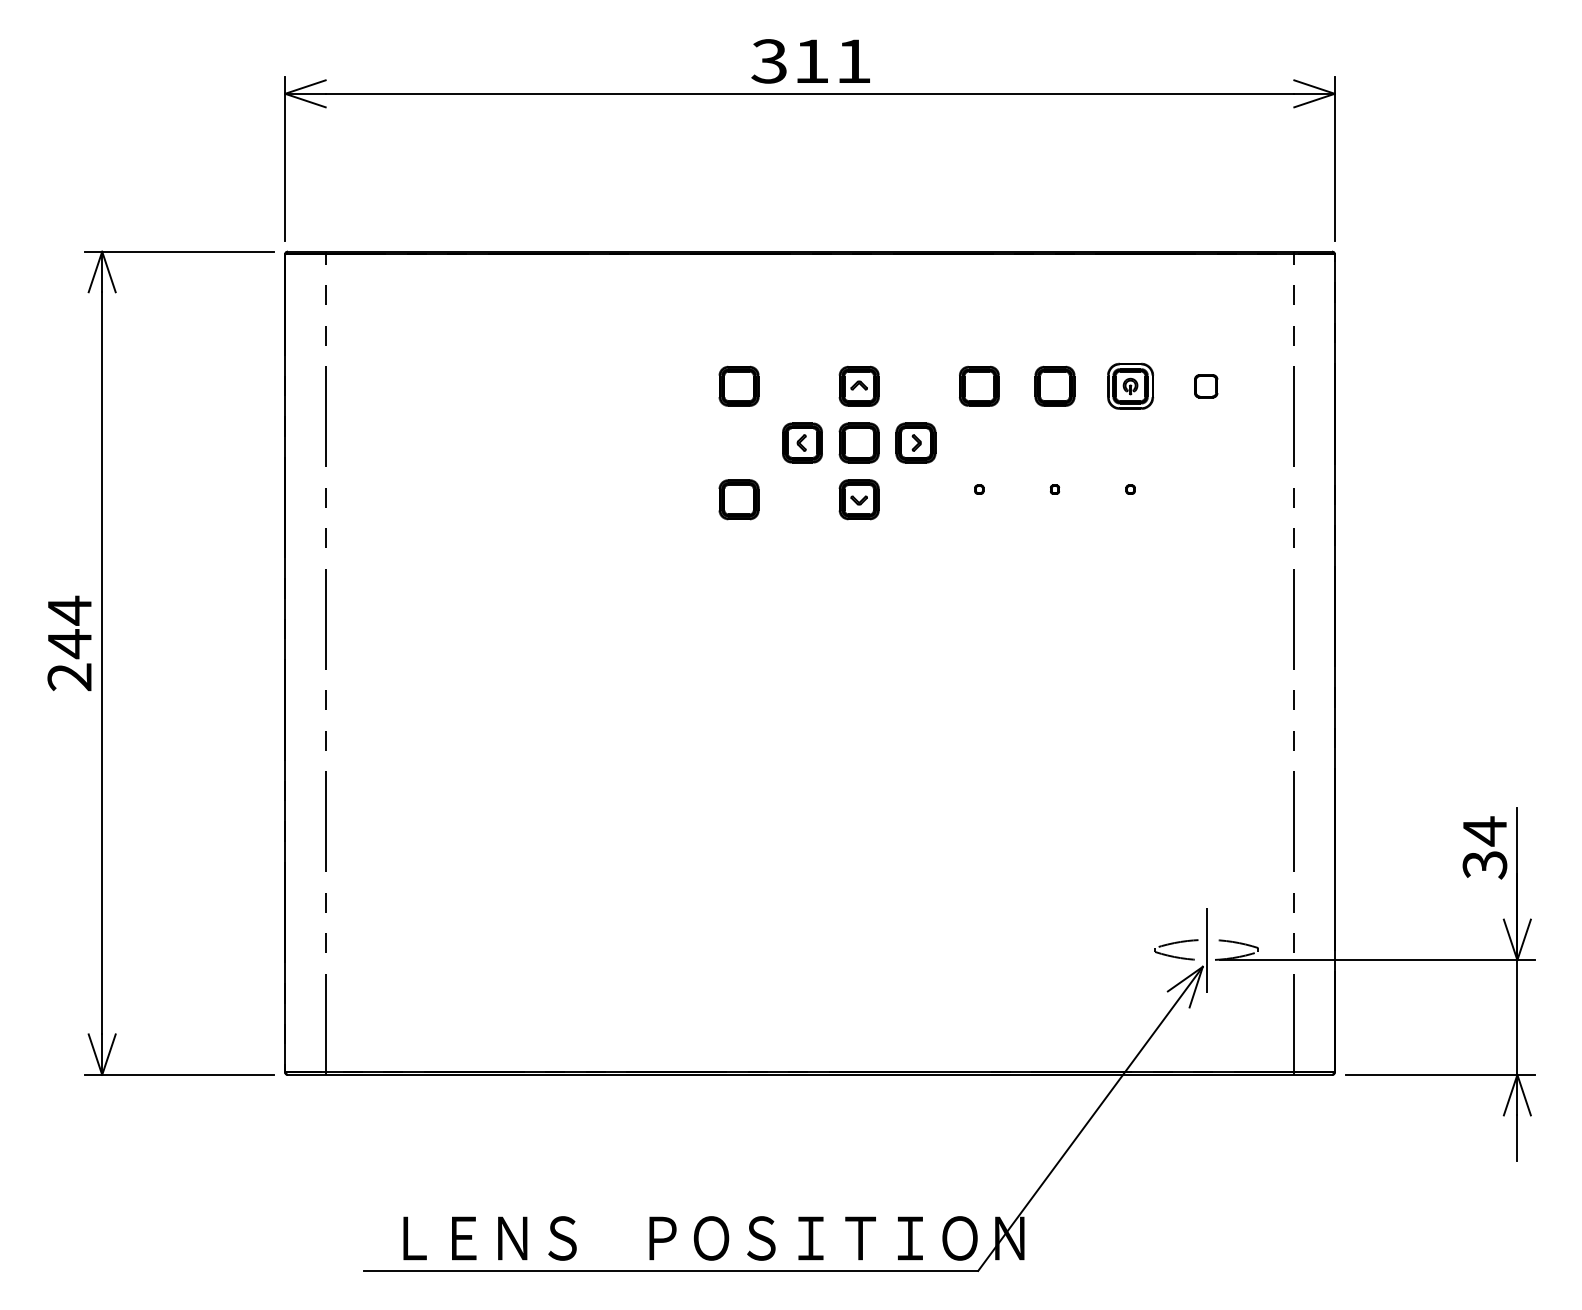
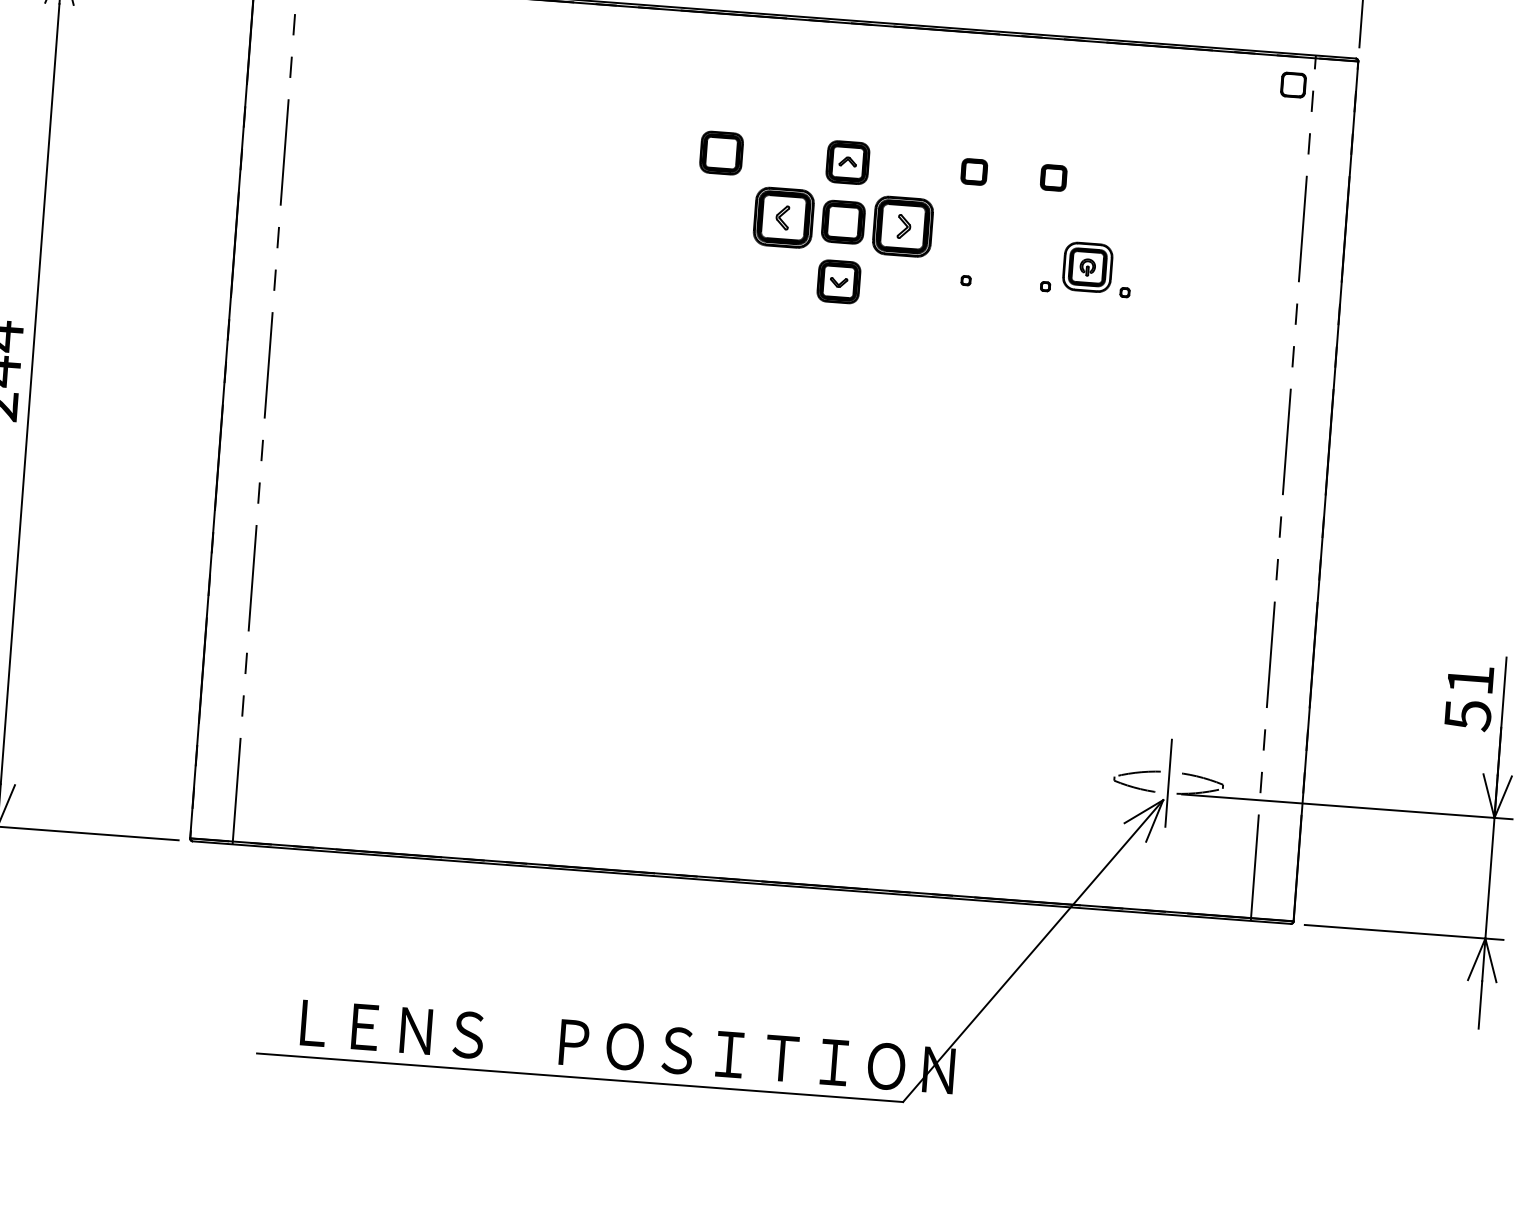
part: (979, 385) -> (974, 171), size x0.6
part: (1054, 385) -> (1053, 177), size x0.6
part: (1130, 385) -> (1087, 266), moved
part: (1206, 386) -> (1293, 85), moved
part: (802, 442) -> (783, 217), size x1.4
part: (915, 442) -> (902, 226), size x1.4
part: (738, 499) -> (712, 272), removed
text: (1484, 847) -> (1468, 696), 34 -> 51

